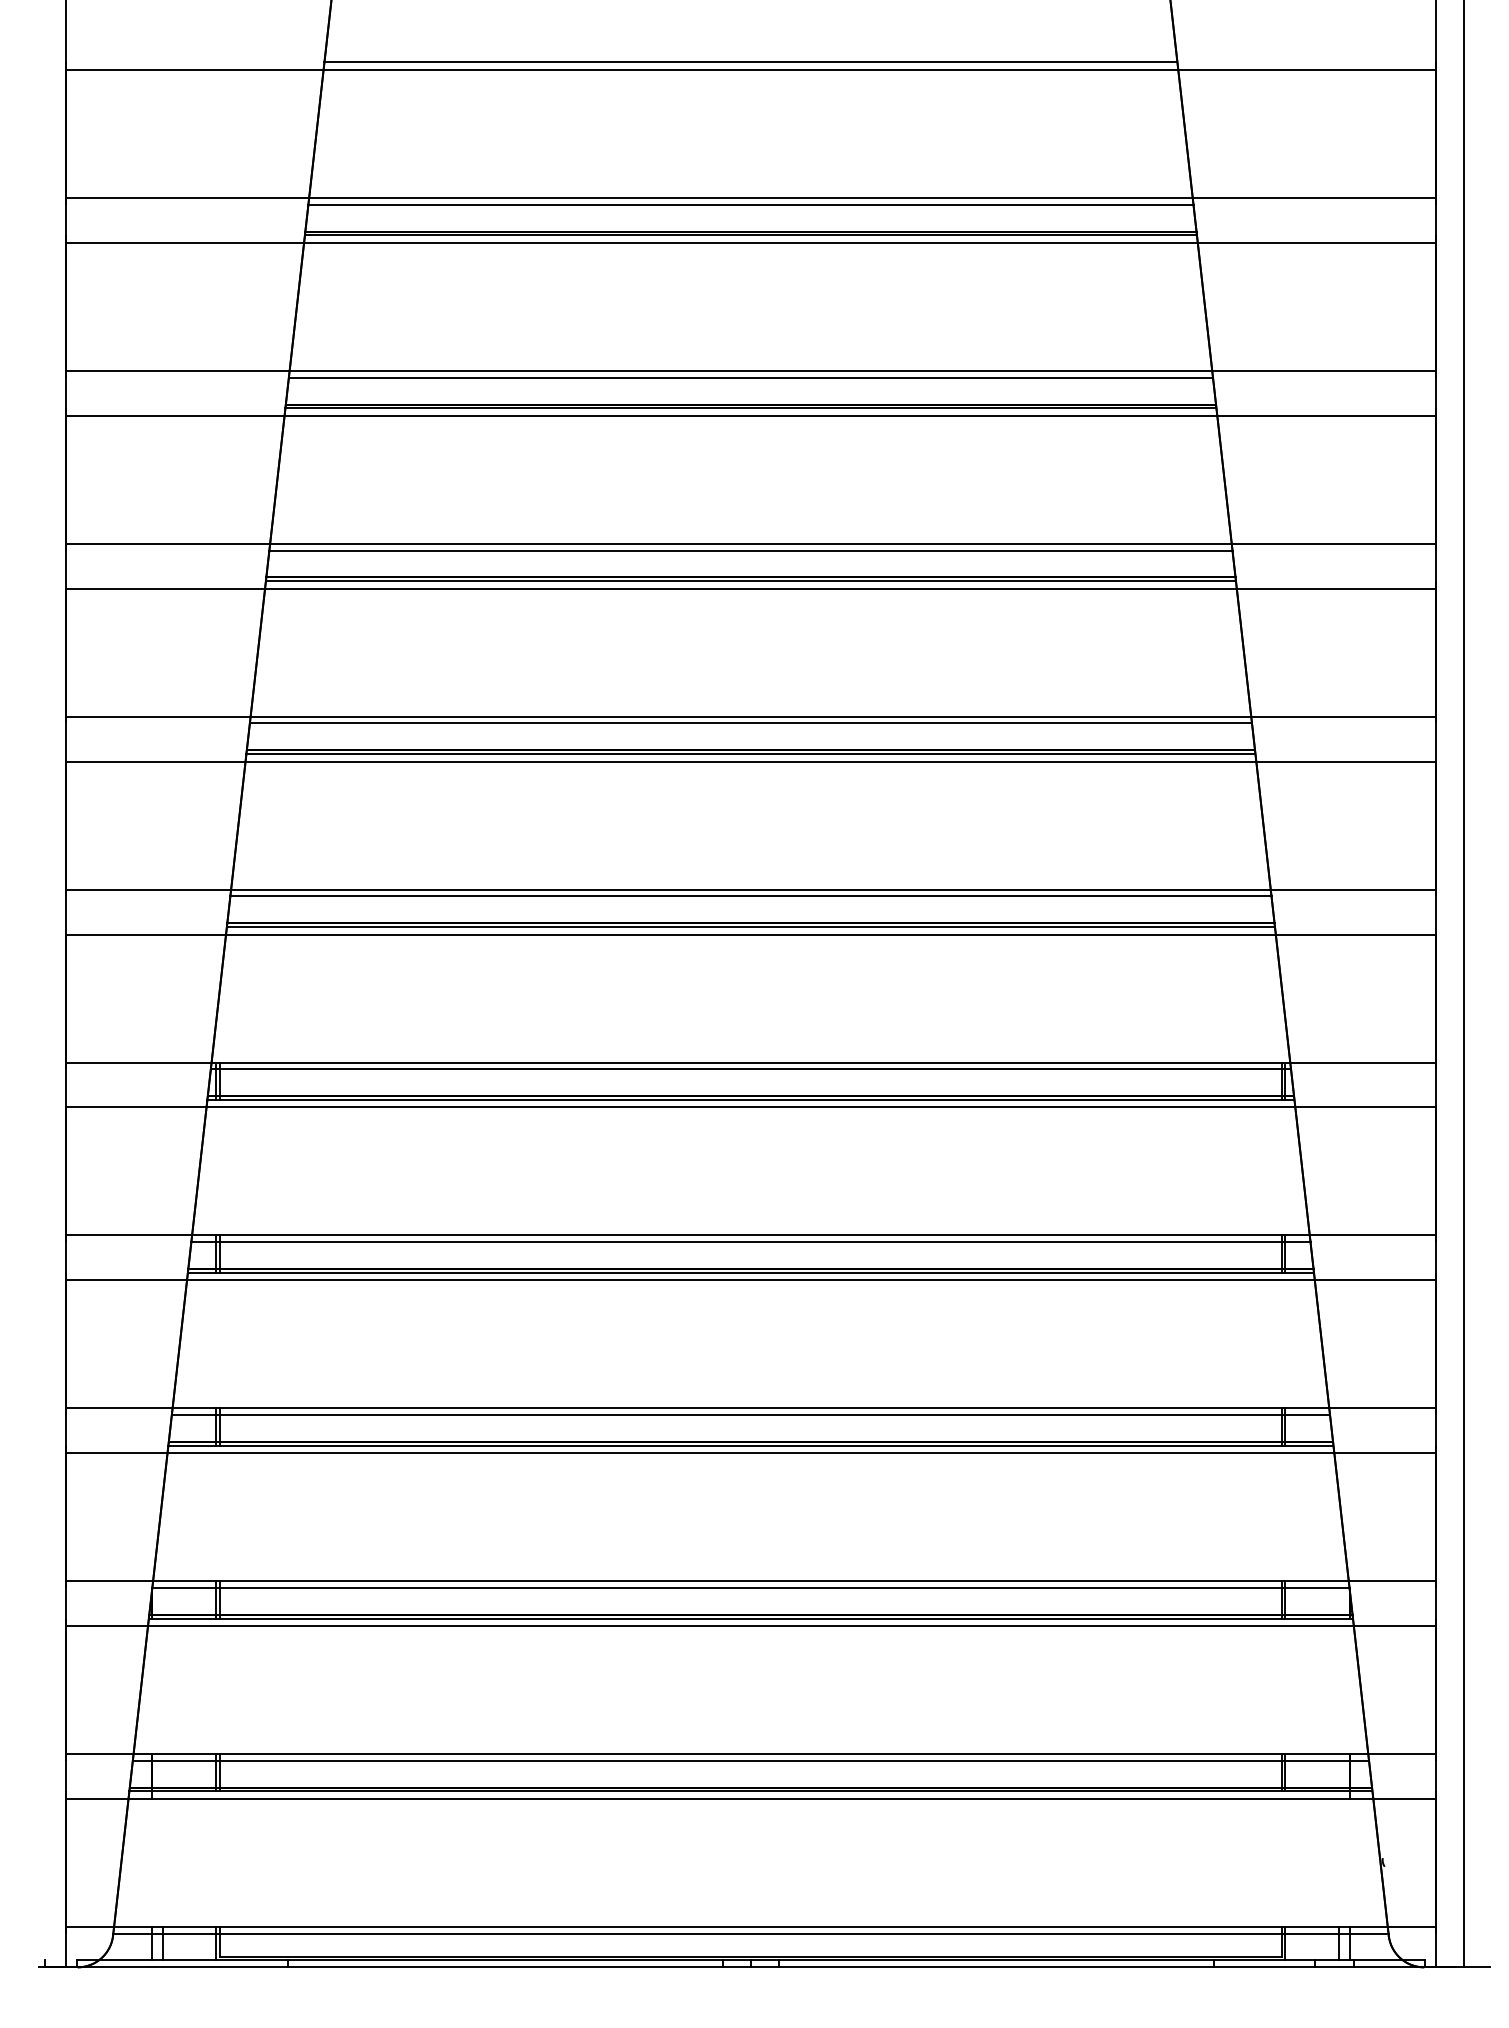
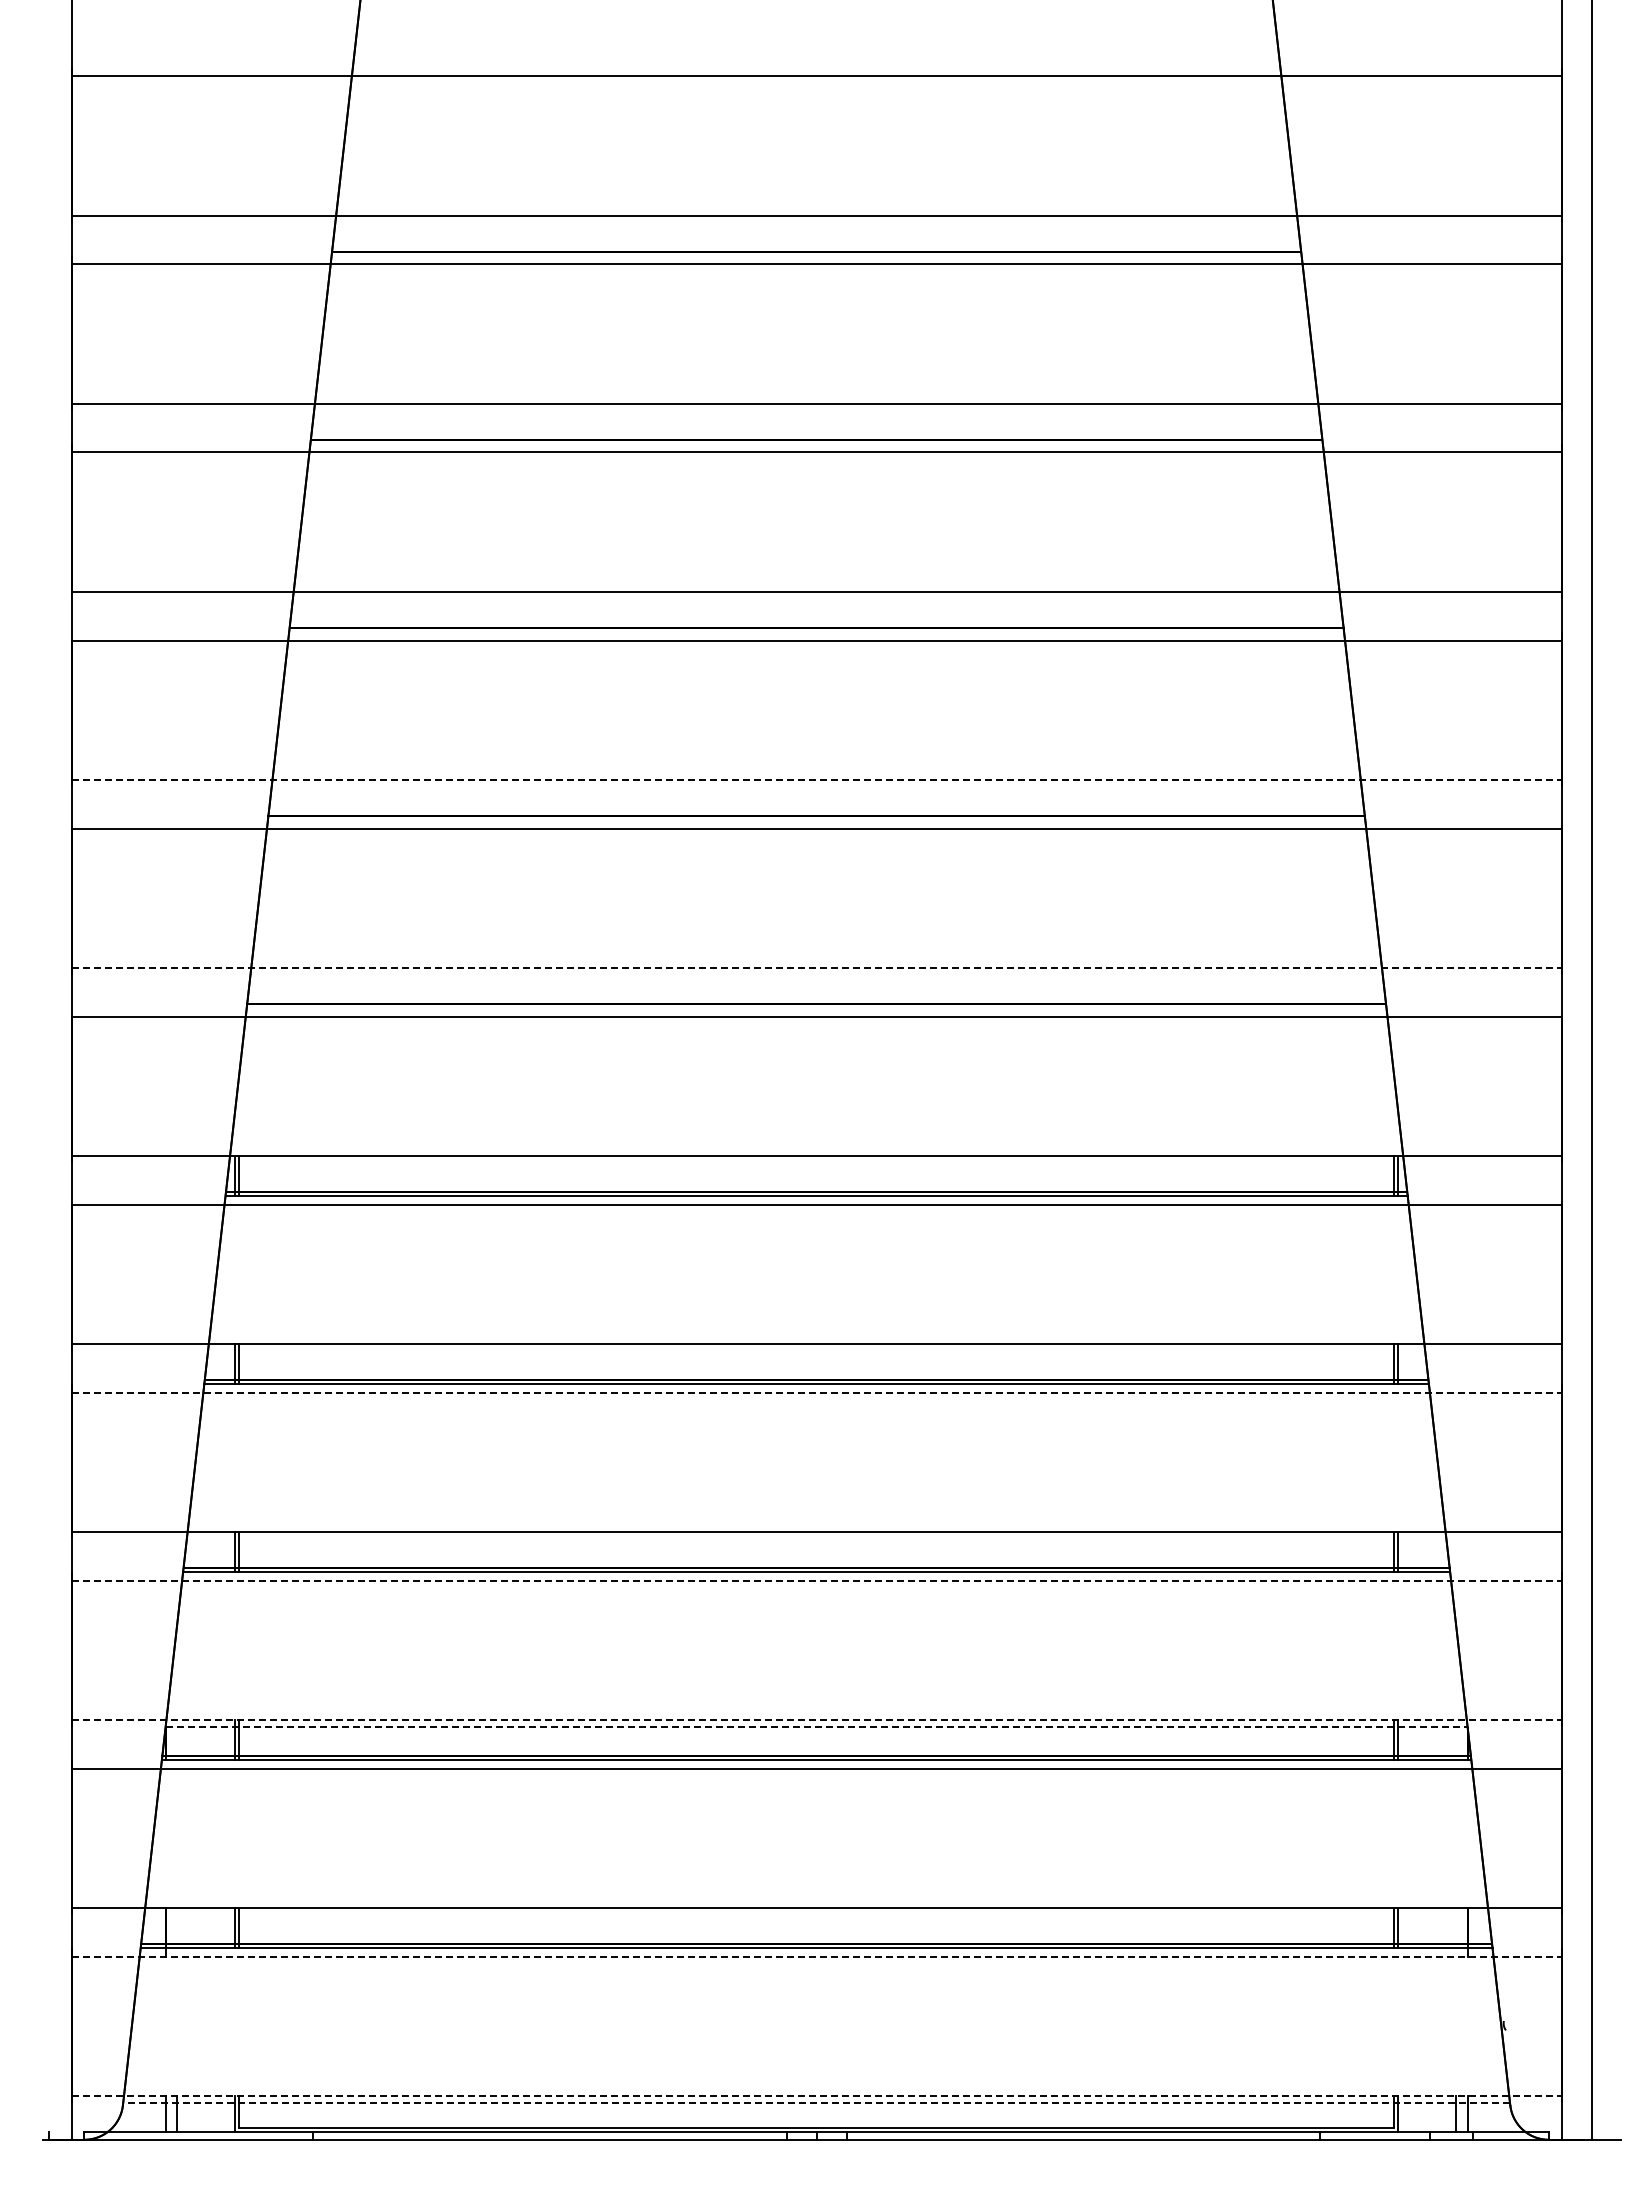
line: (750, 62) -> (816, 68), removed
line: (750, 204) -> (816, 222), removed
line: (750, 235) -> (816, 256), removed
line: (750, 377) -> (816, 410), removed
line: (750, 408) -> (816, 444), removed
line: (750, 550) -> (816, 598), removed
line: (750, 581) -> (816, 632), removed
line: (750, 716) -> (816, 779), solid -> dashed
line: (750, 722) -> (816, 786), removed
line: (750, 754) -> (816, 820), removed
line: (750, 889) -> (816, 967), solid -> dashed
line: (750, 895) -> (816, 974), removed
line: (750, 927) -> (816, 1008), removed
line: (750, 1069) -> (816, 1163), removed
line: (750, 1242) -> (816, 1351), removed
line: (750, 1280) -> (816, 1392), solid -> dashed
line: (750, 1415) -> (816, 1539), removed
line: (750, 1453) -> (816, 1580), solid -> dashed
line: (750, 1580) -> (816, 1719), solid -> dashed
line: (750, 1588) -> (816, 1727), solid -> dashed
line: (750, 1761) -> (816, 1915), removed
line: (750, 1798) -> (816, 1956), solid -> dashed
line: (750, 1926) -> (816, 2095), solid -> dashed
line: (750, 1933) -> (816, 2103), solid -> dashed

